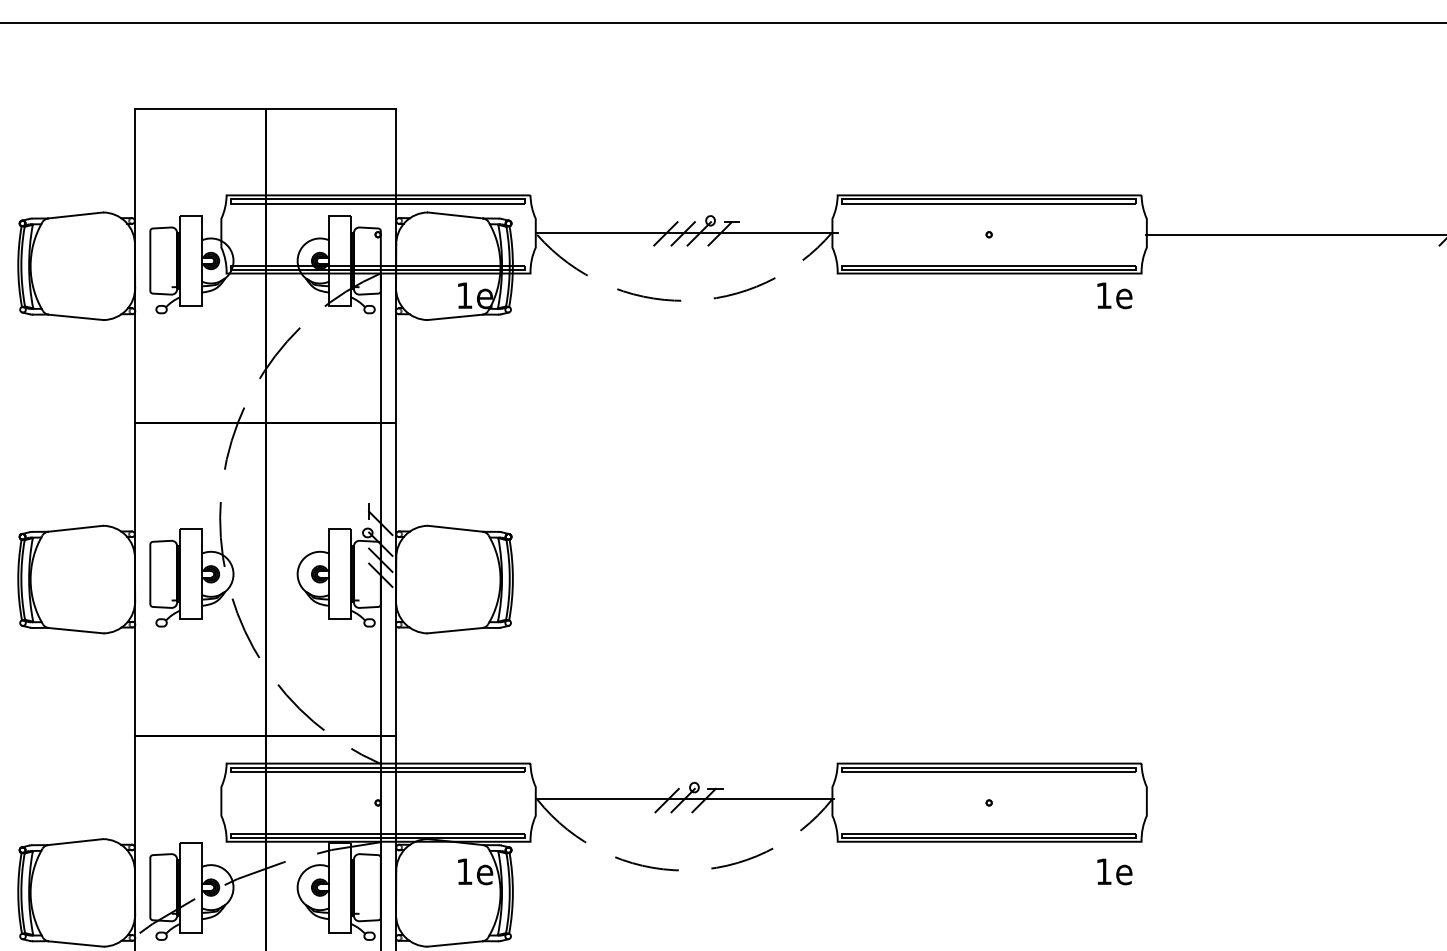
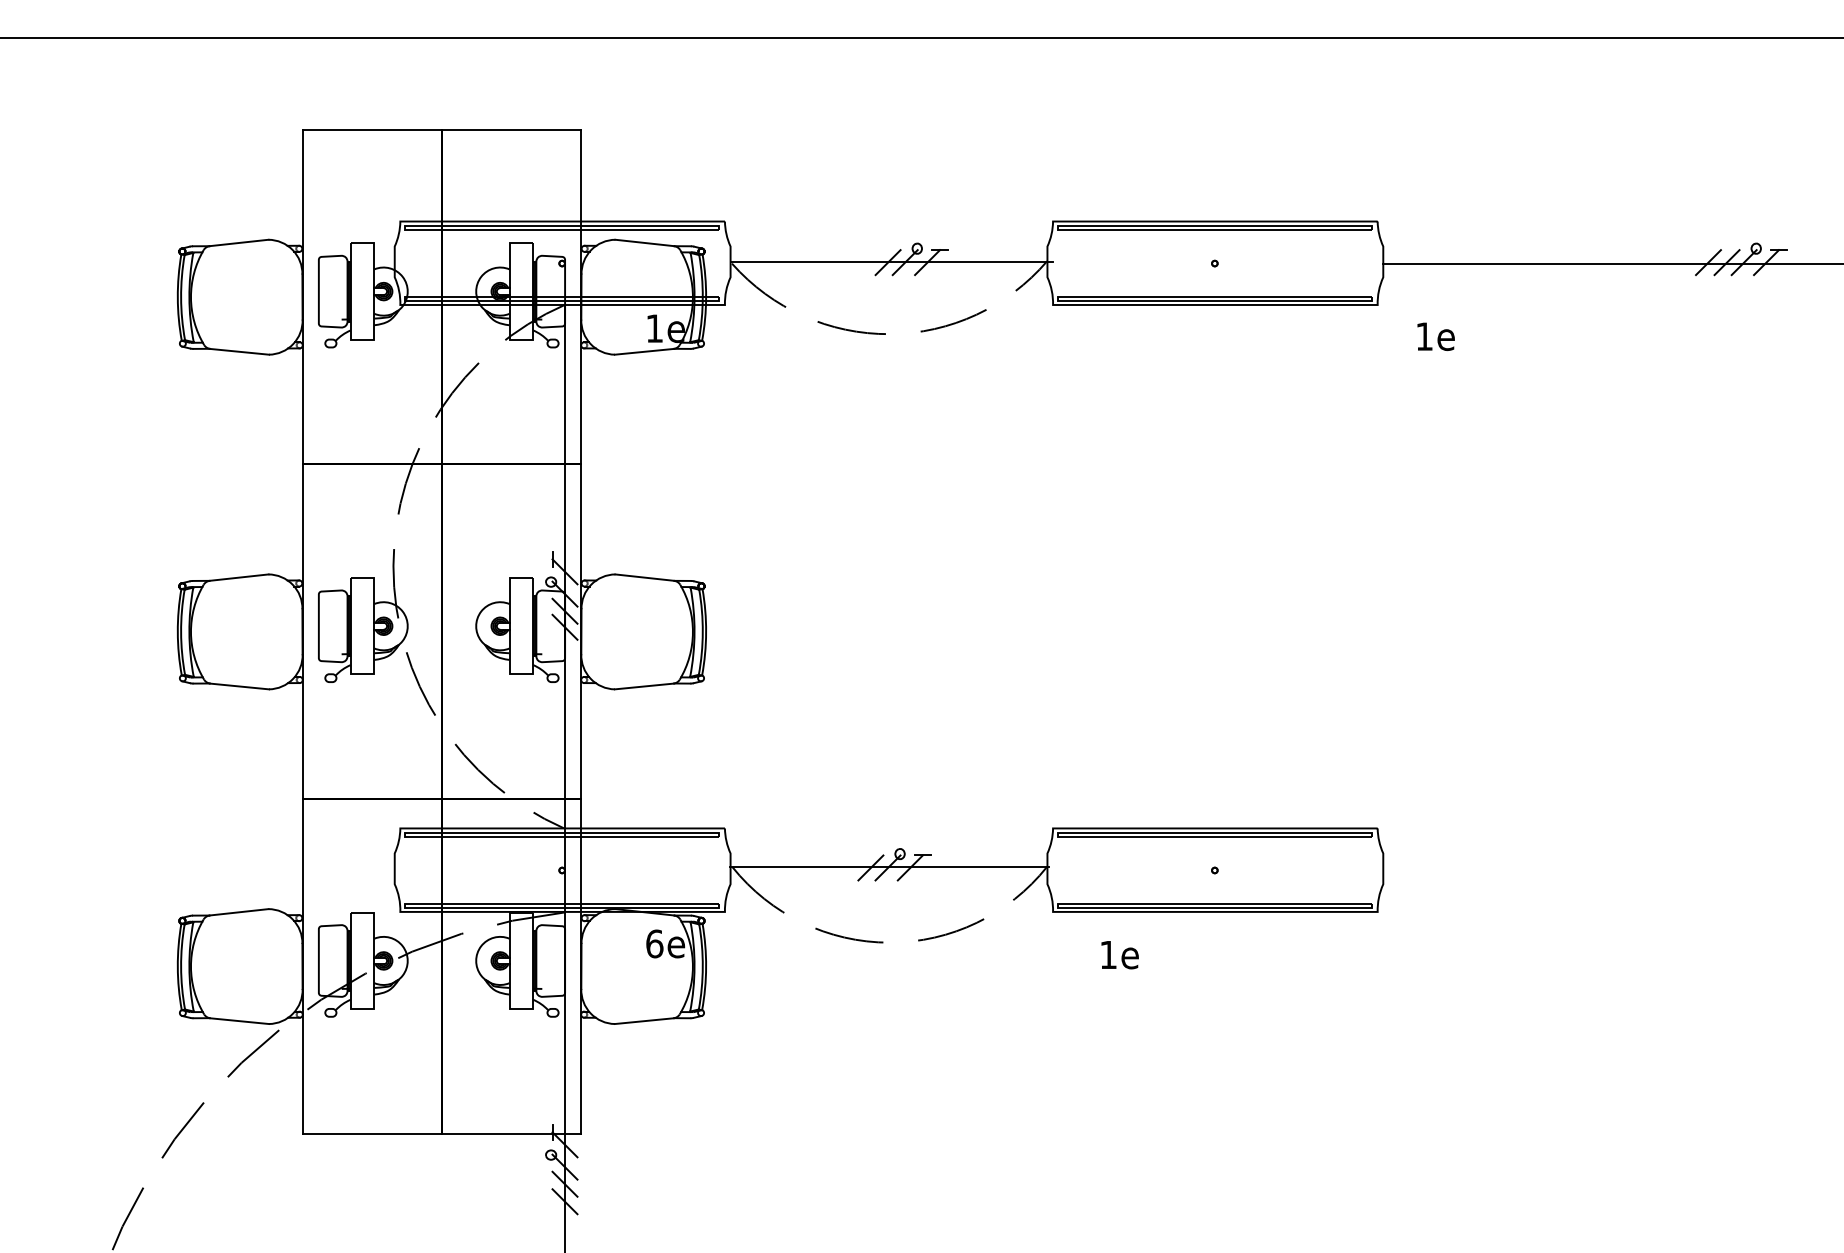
line: (665, 233) -> (869, 262), removed
text: (1114, 295) -> (1435, 336), moved
text: (464, 871) -> (654, 943), 1e -> 6e
text: (1114, 872) -> (1119, 955), moved

